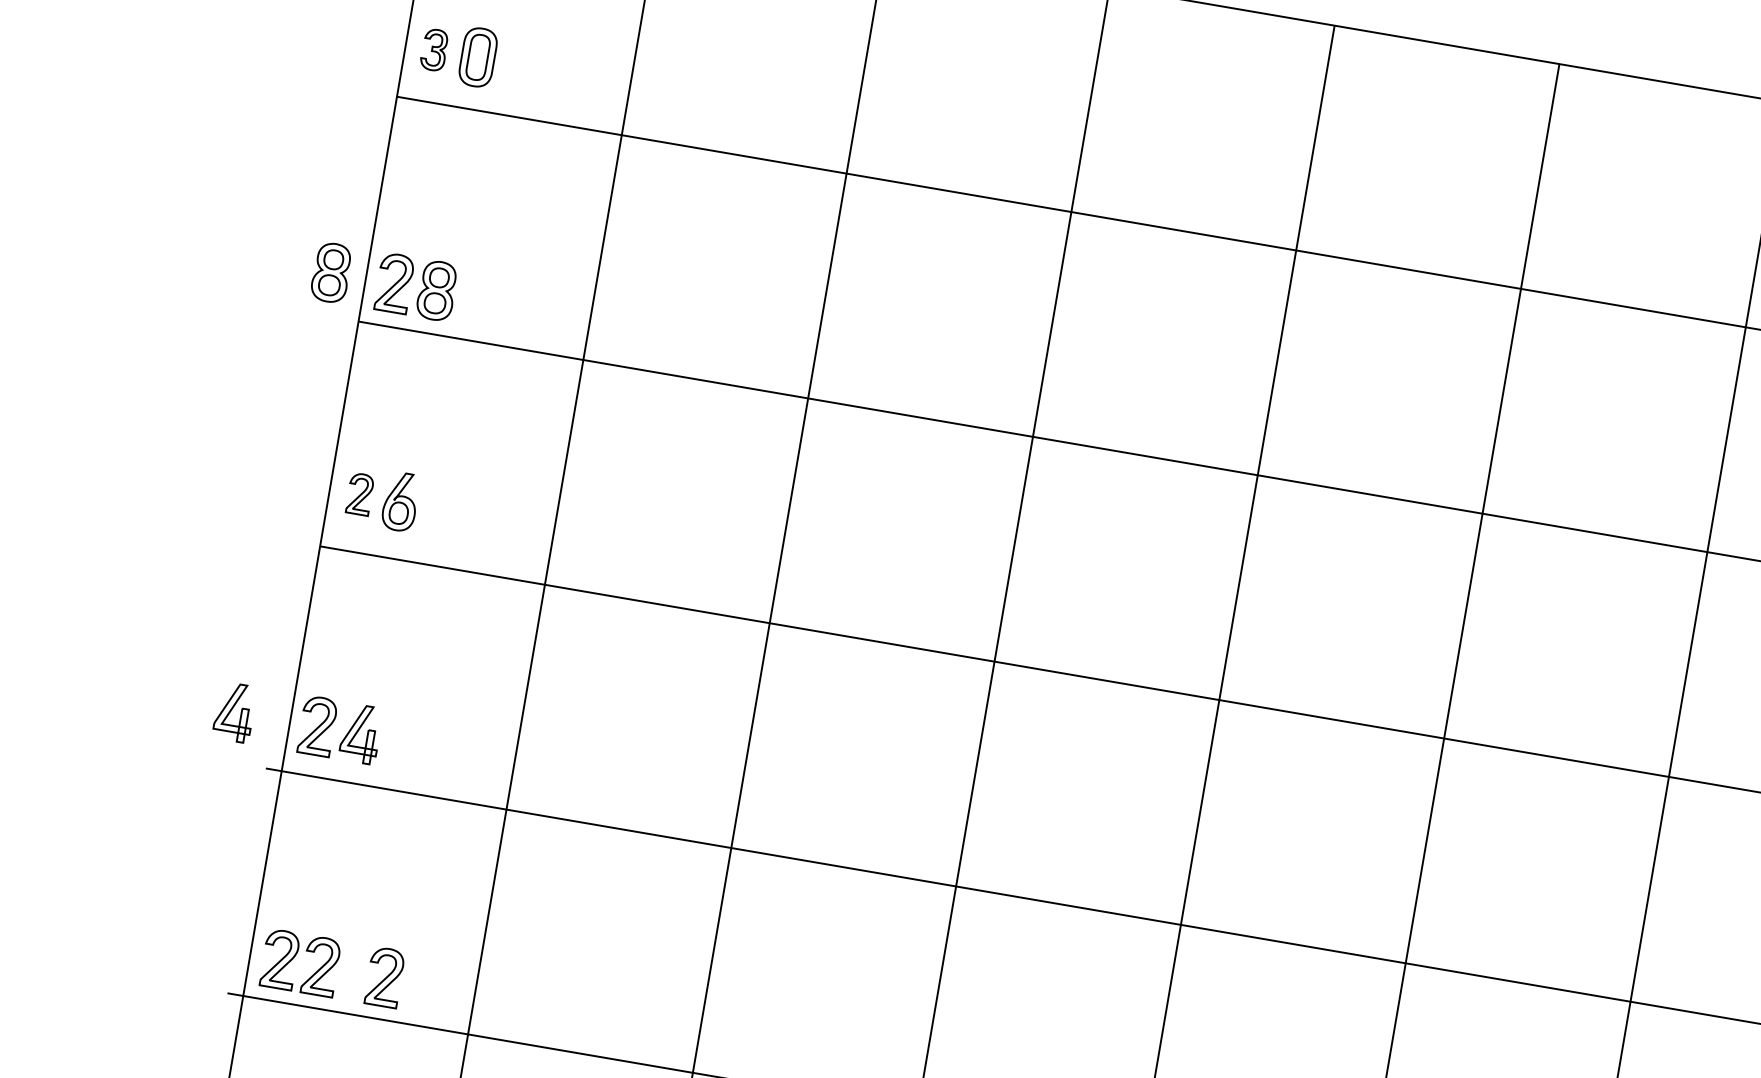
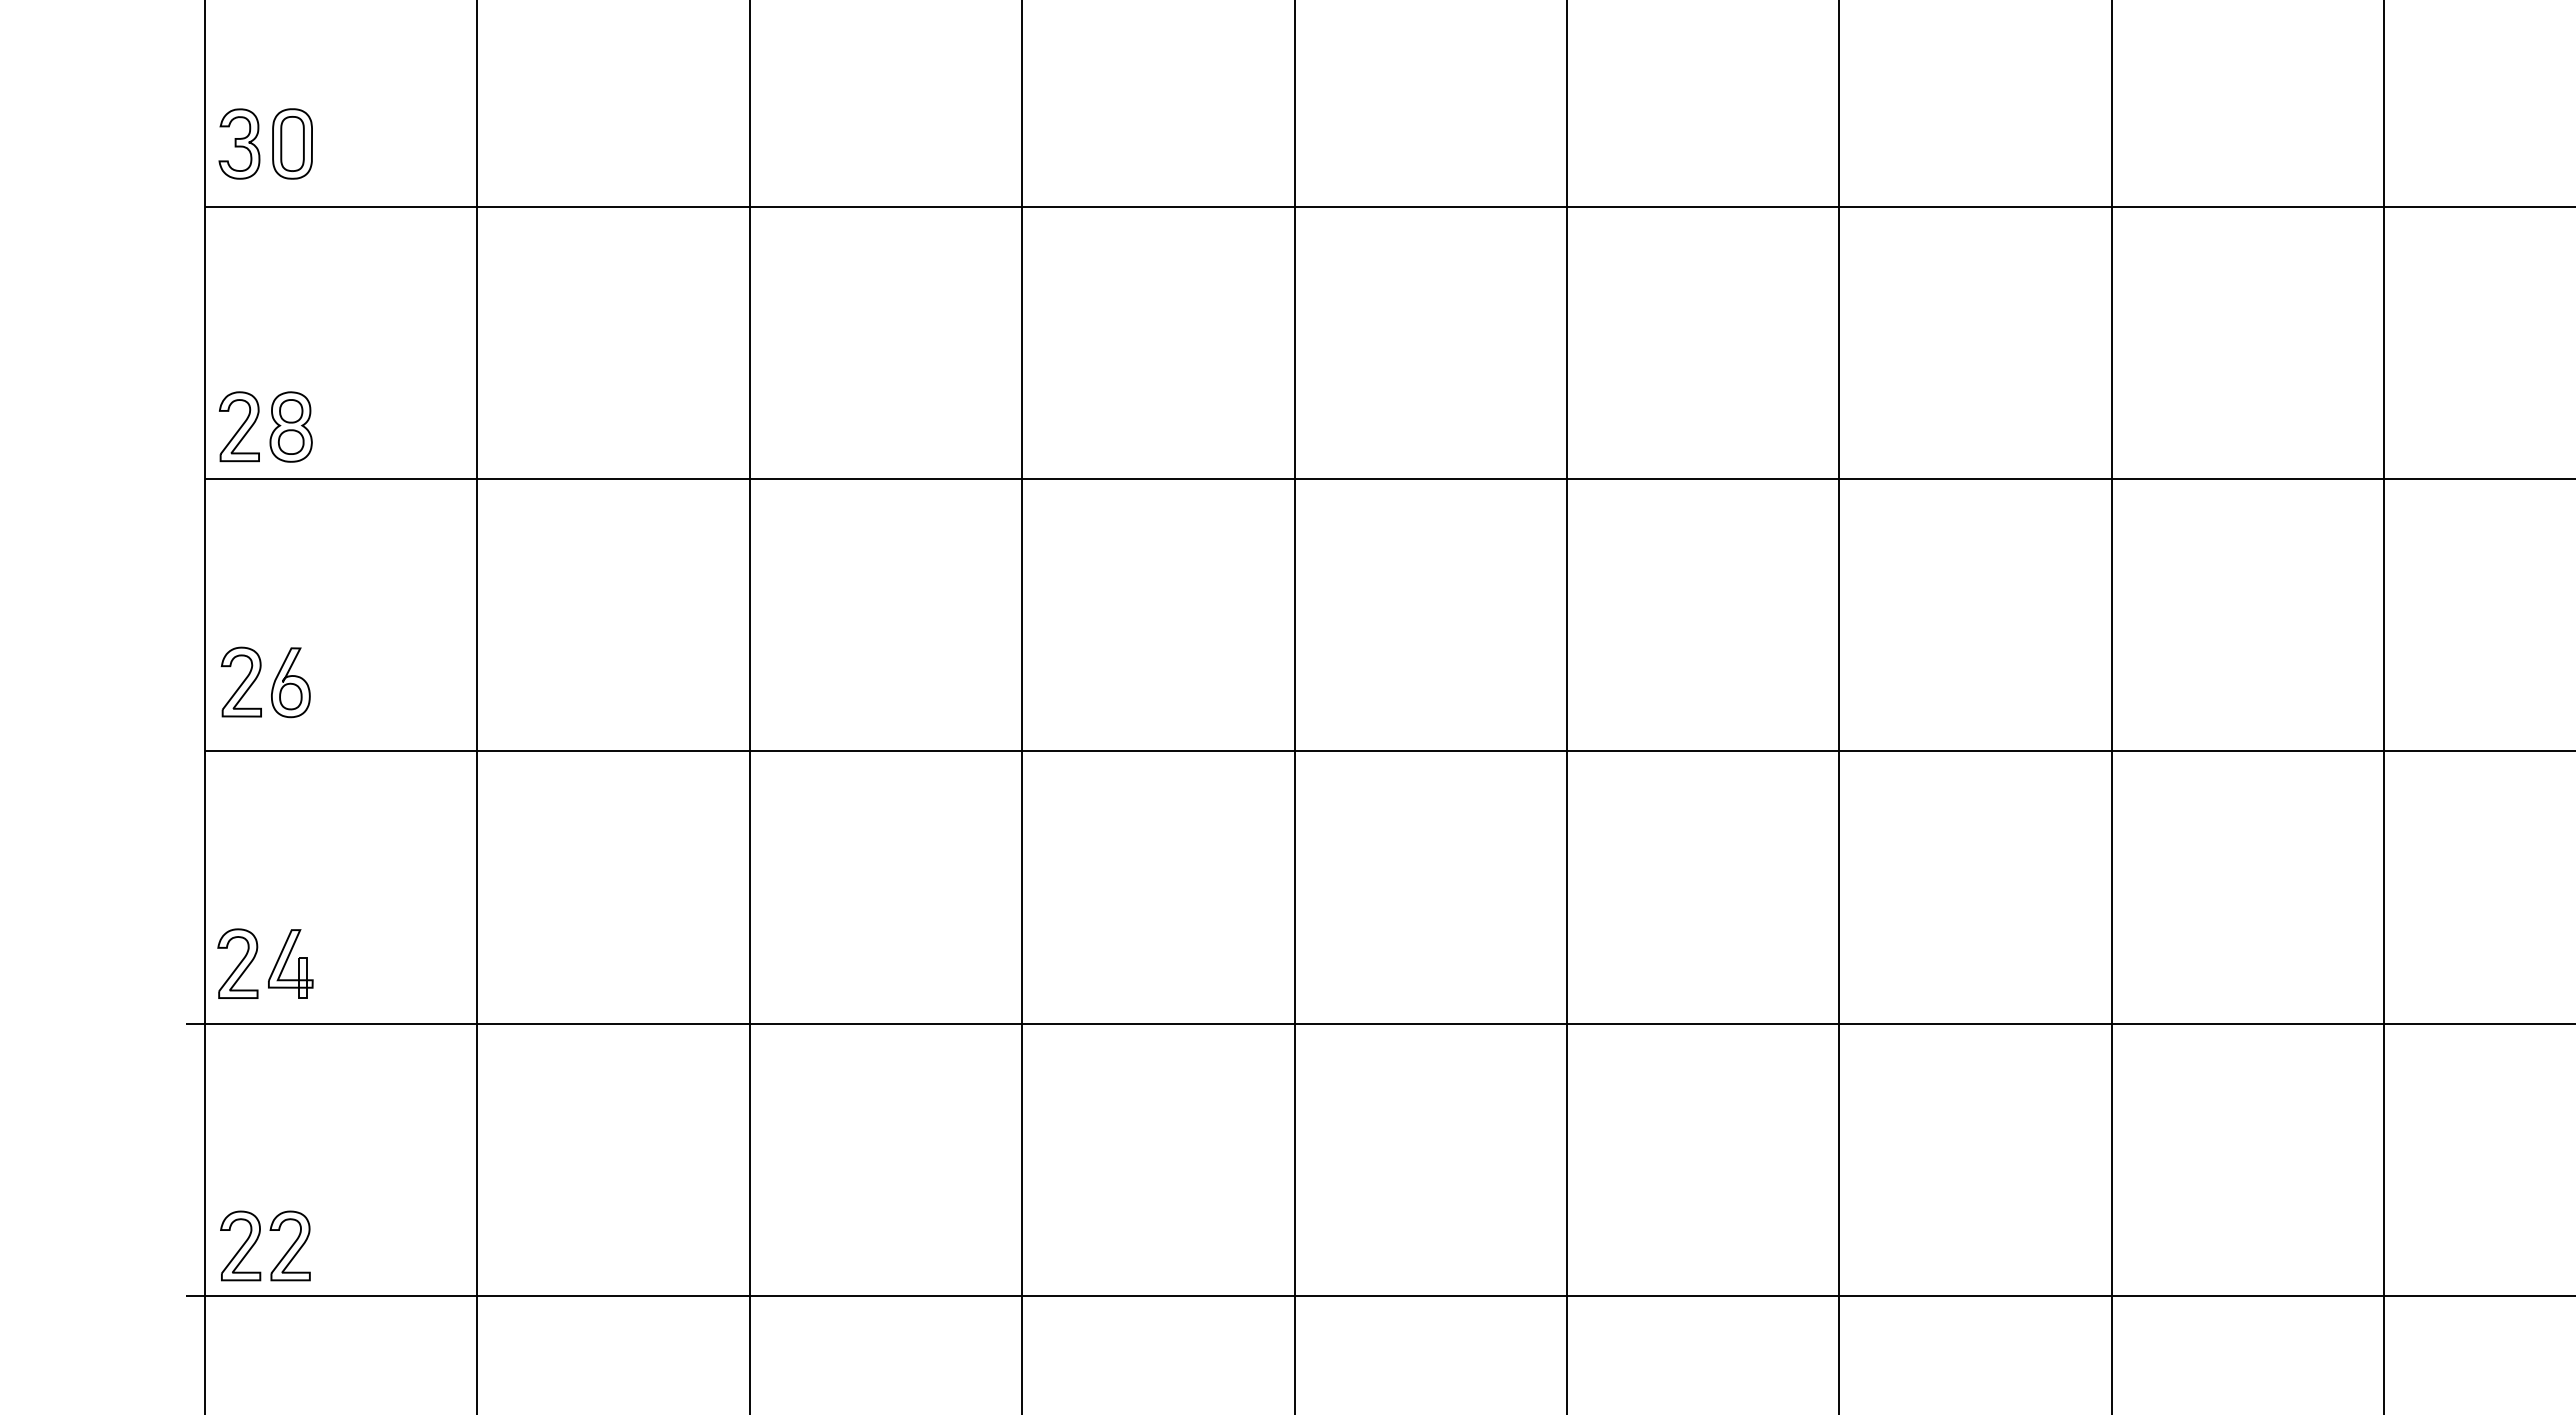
part: (434, 49) -> (239, 143), size x1.43
part: (331, 272) -> (162, 426), removed
part: (359, 493) -> (240, 681), size x1.43
part: (234, 711) -> (137, 963), removed
part: (384, 977) -> (367, 1245), removed

